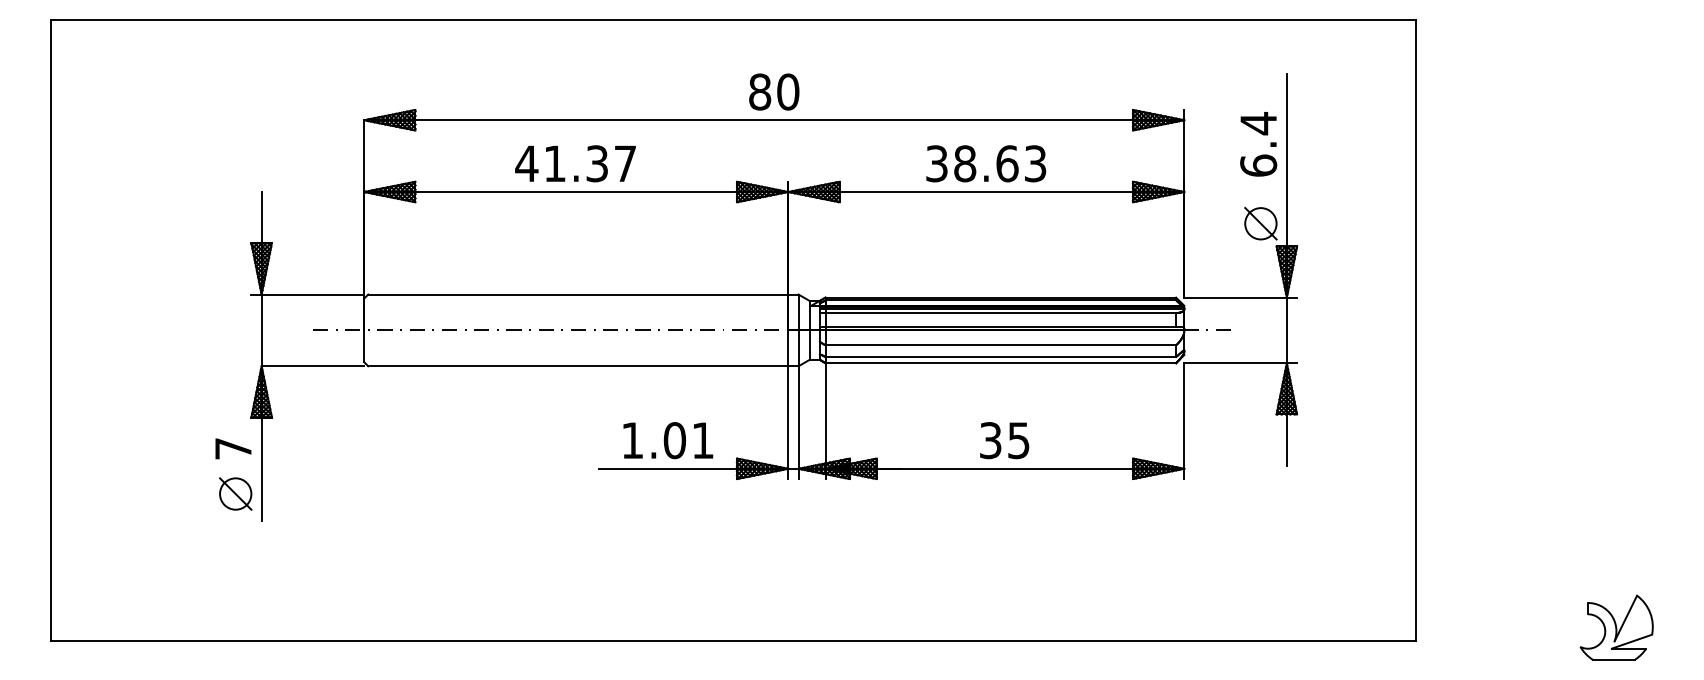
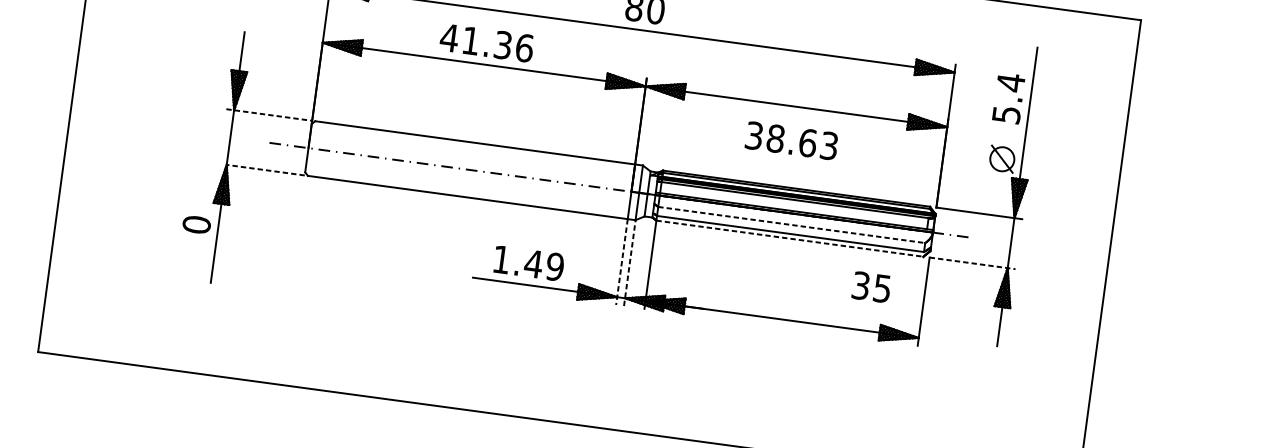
text: (625, 163) -> (524, 47), 41.37 -> 41.36
text: (986, 163) -> (792, 140), moved
text: (1258, 165) -> (1006, 114), 6.4 -> 5.4
line: (308, 294) -> (269, 115), solid -> dashed
line: (1001, 345) -> (792, 225), solid -> dashed
line: (1001, 363) -> (790, 238), solid -> dashed
line: (1241, 363) -> (973, 263), solid -> dashed
line: (312, 366) -> (265, 170), solid -> dashed
line: (798, 422) -> (629, 262), solid -> dashed
line: (788, 423) -> (622, 262), solid -> dashed
text: (688, 440) -> (544, 265), 1.01 -> 1.49
text: (1004, 440) -> (871, 287), moved
text: (232, 448) -> (196, 224), 7 -> 0
part: (235, 493) -> (193, 259), removed

